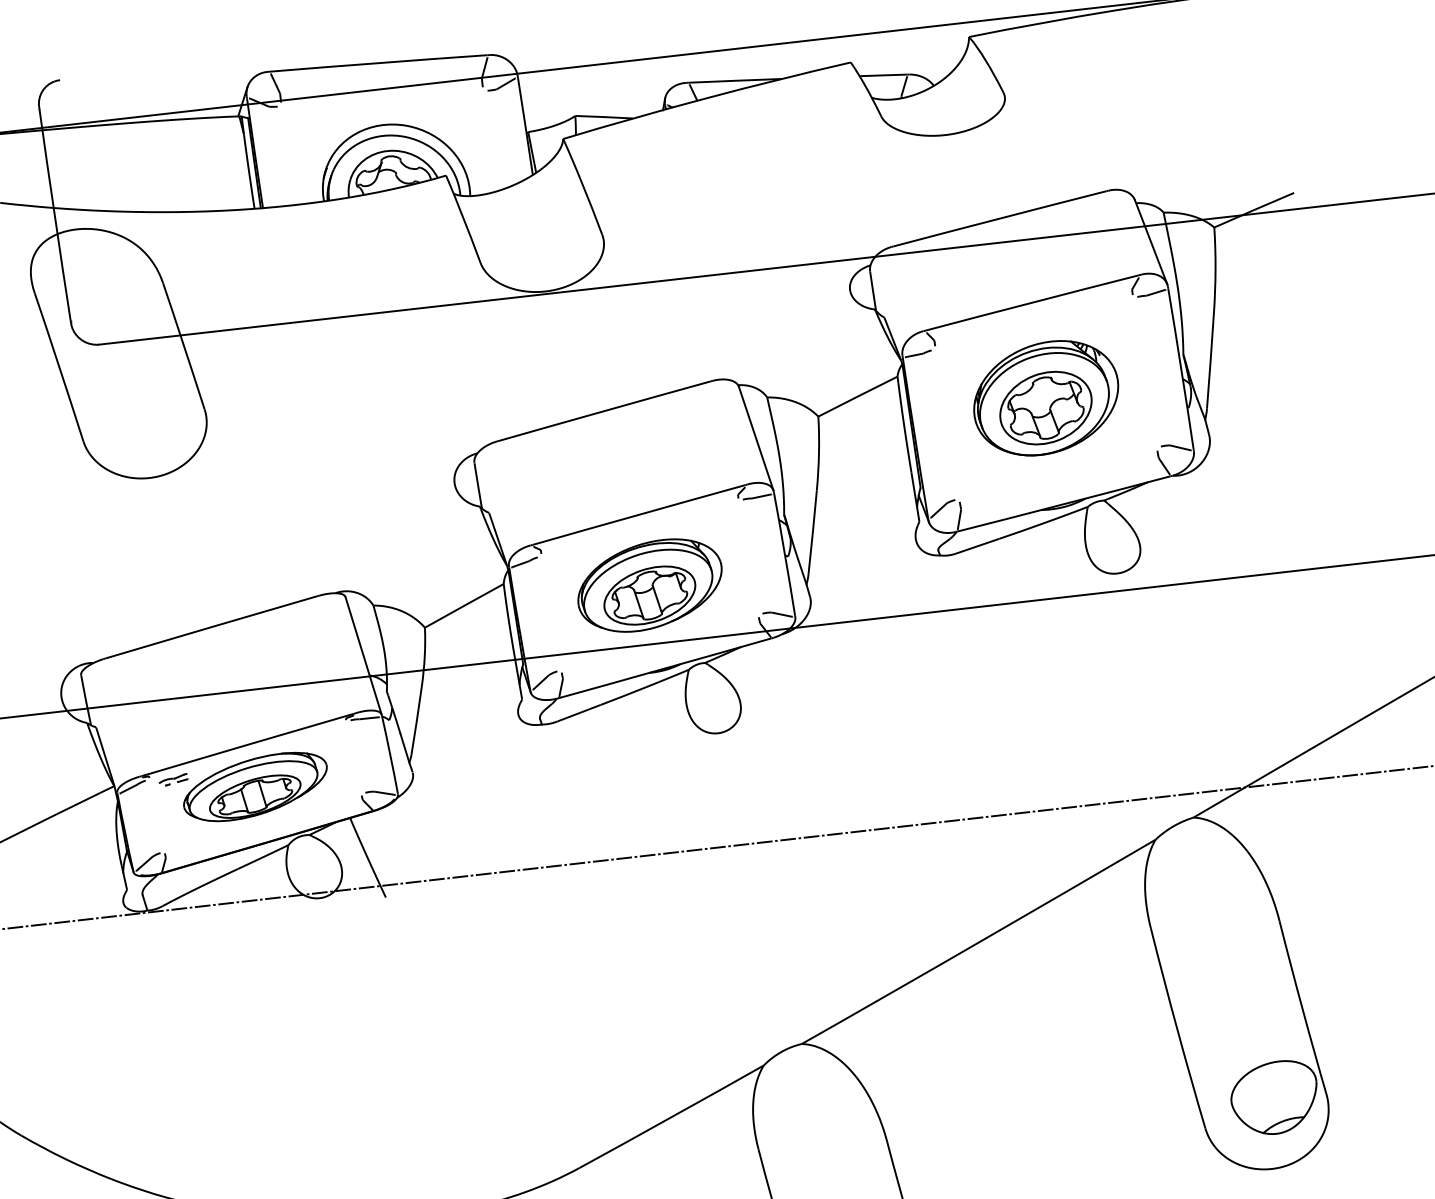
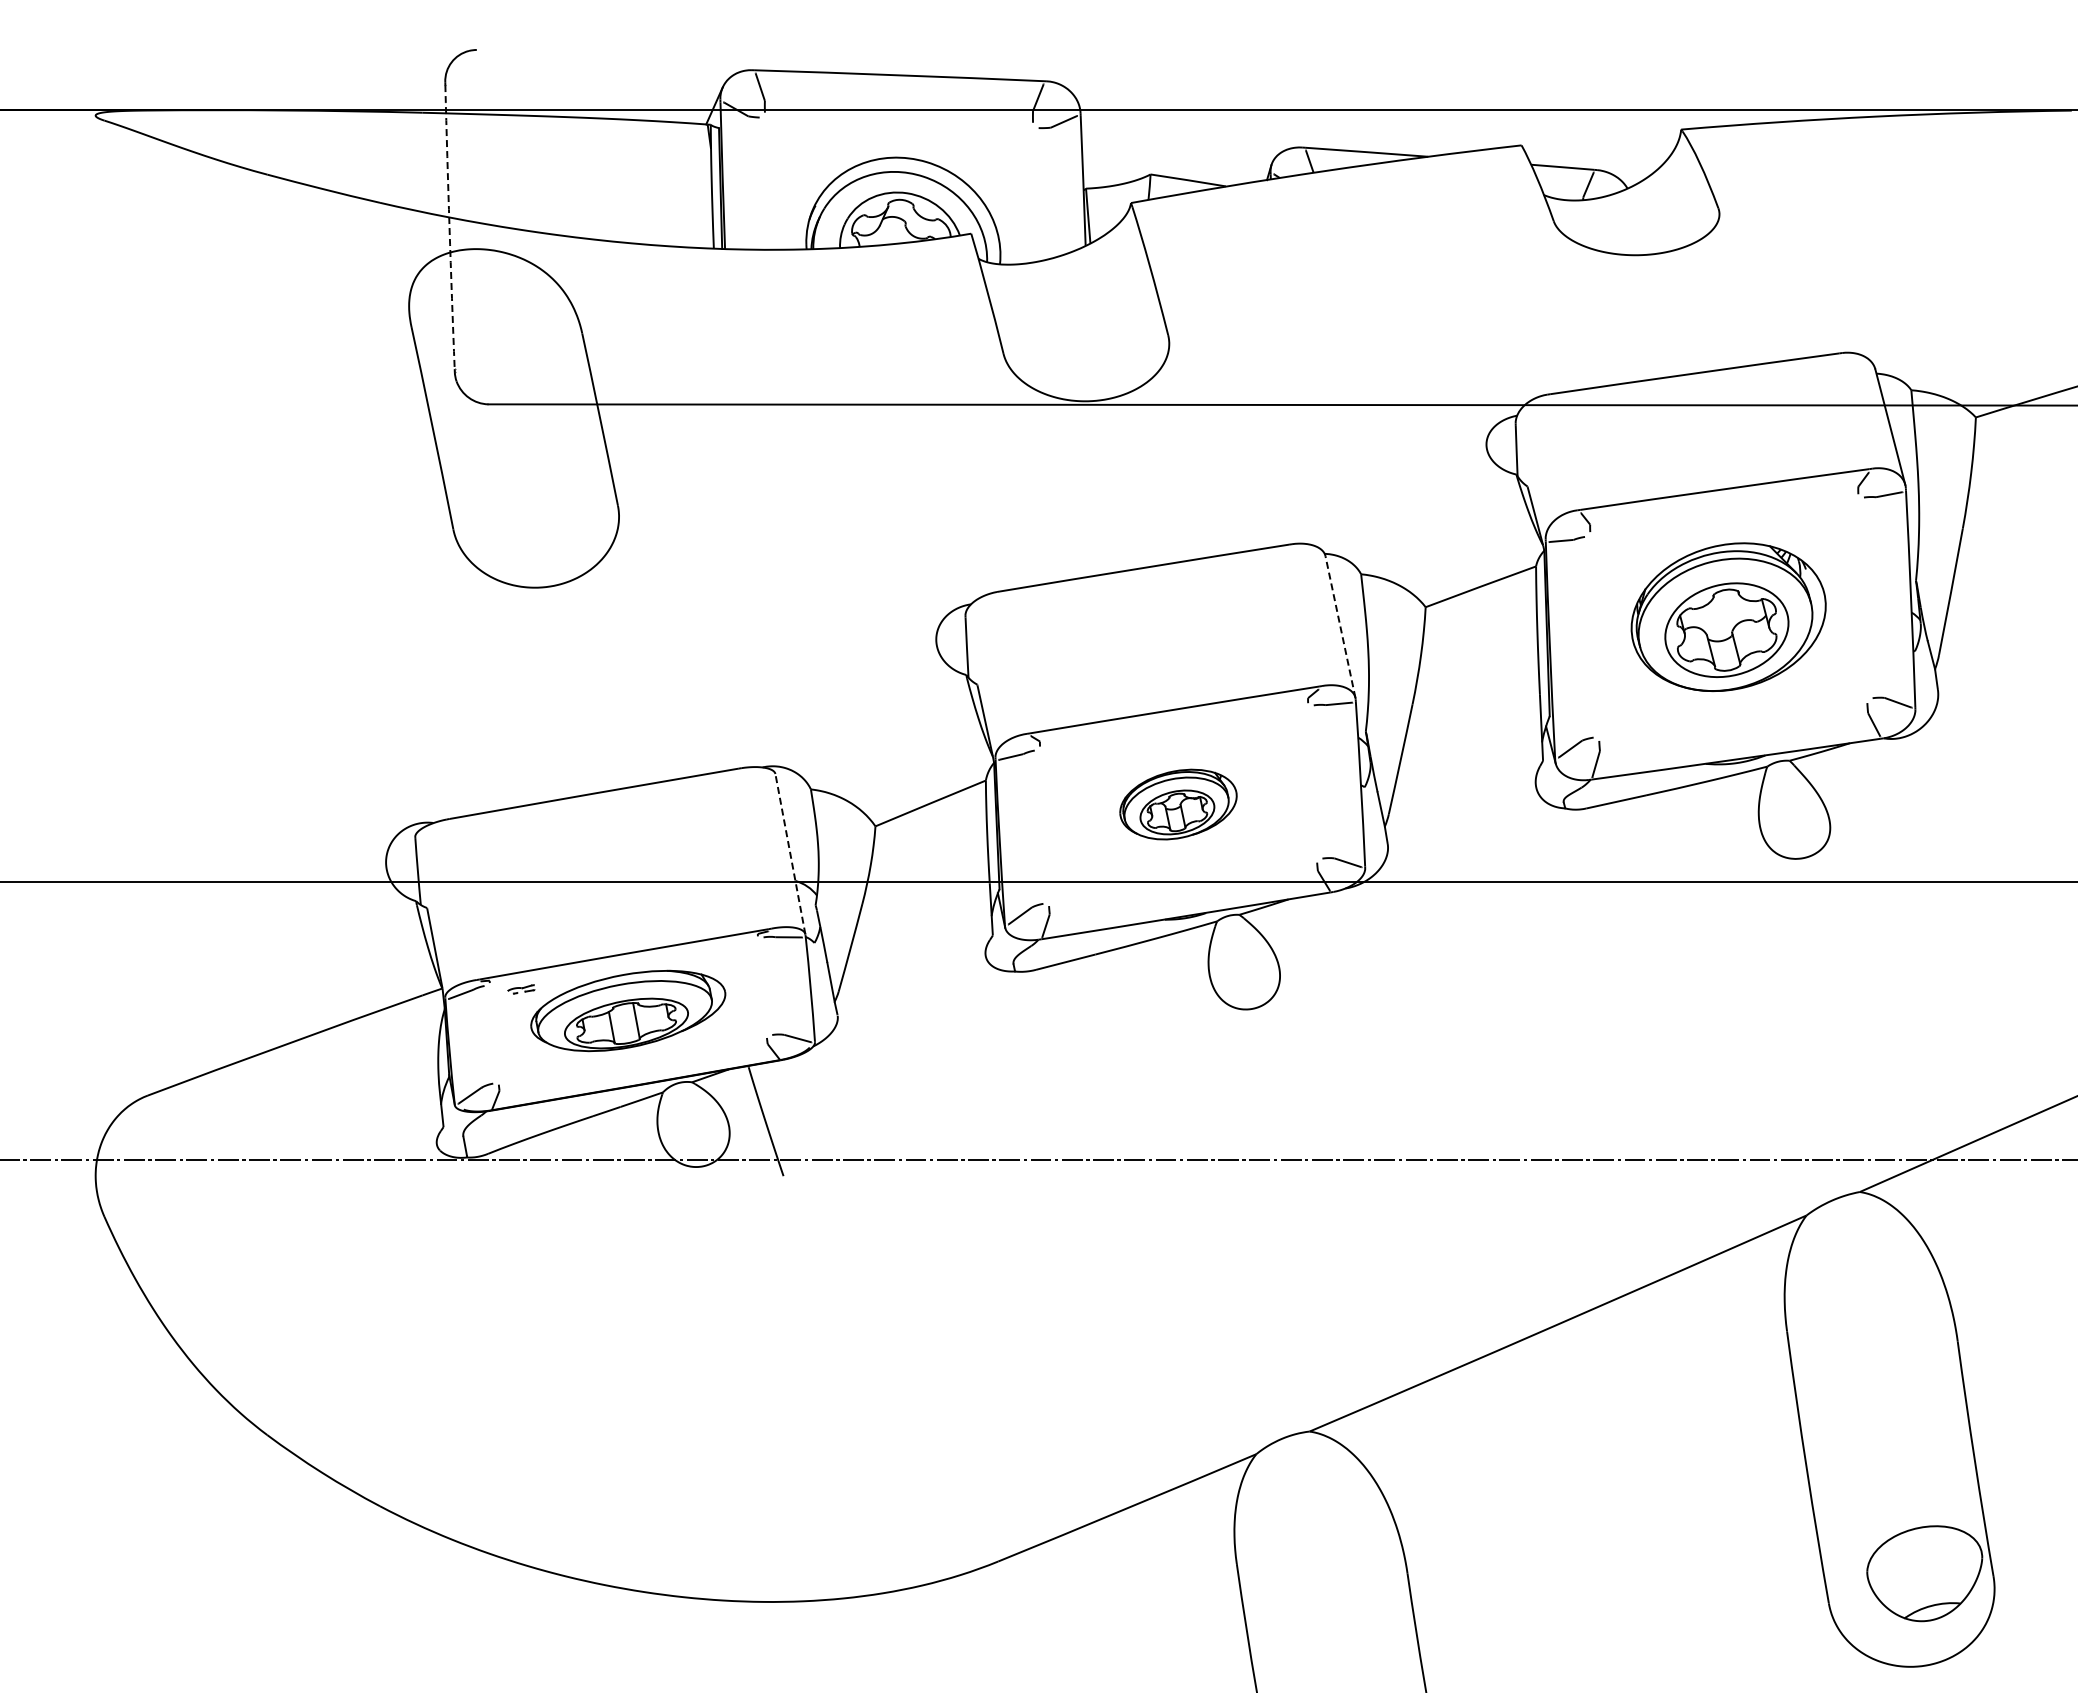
arc: (54, 215) -> (449, 227), solid -> dashed
line: (756, 438) -> (1340, 626), solid -> dashed
part: (650, 585) -> (1178, 804), size x0.6
line: (363, 656) -> (790, 854), solid -> dashed
part: (173, 780) -> (521, 989), size x0.7

